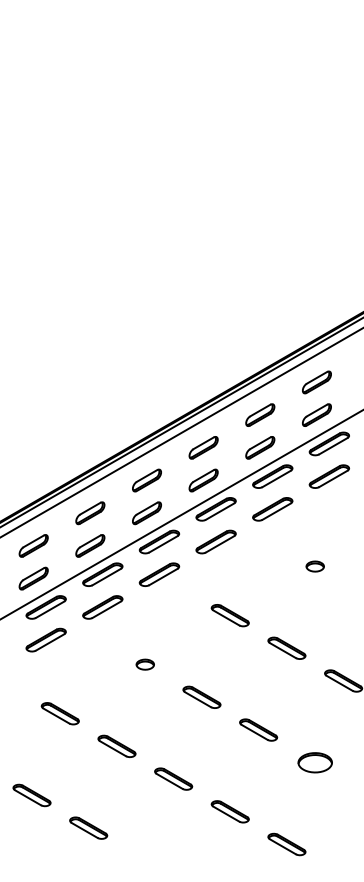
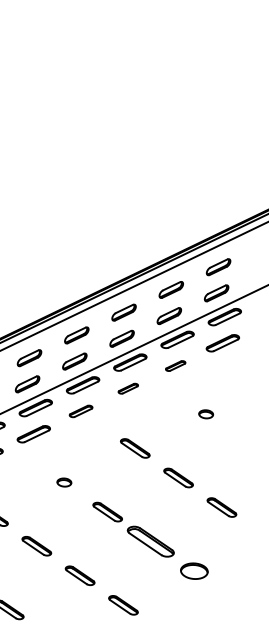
part: (272, 509) -> (175, 366), size x0.6
part: (215, 541) -> (127, 388), size x0.6
part: (159, 574) -> (81, 411), size x0.7
part: (258, 729) -> (150, 541), size x1.6

